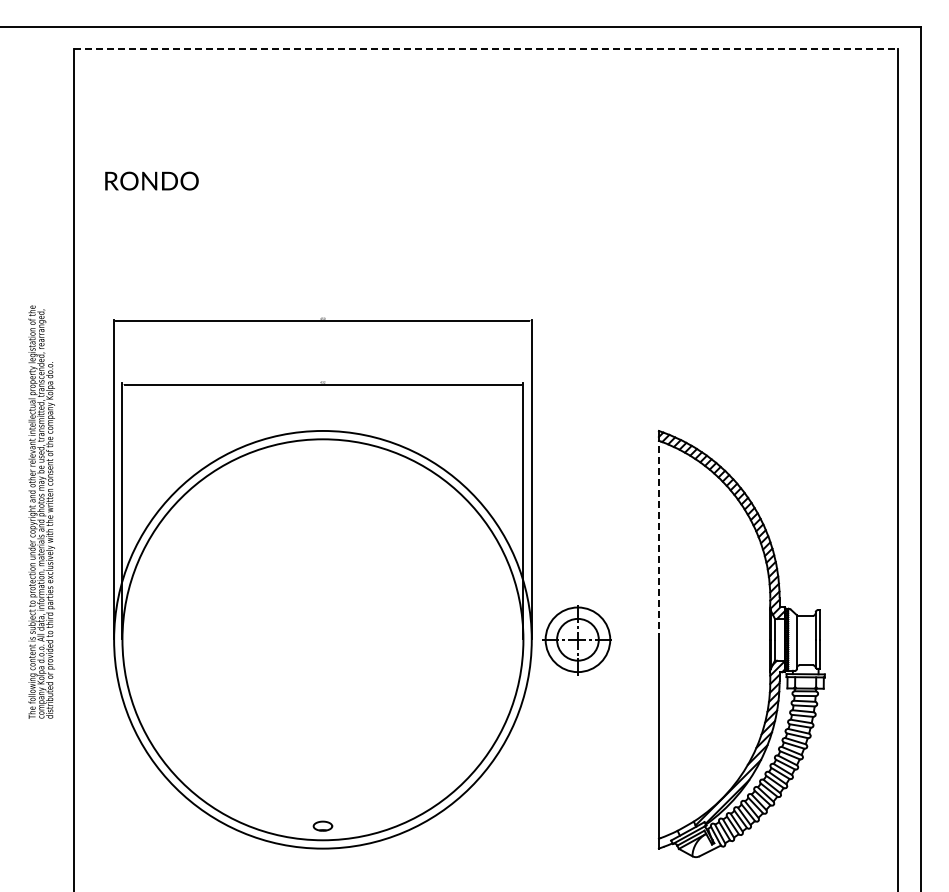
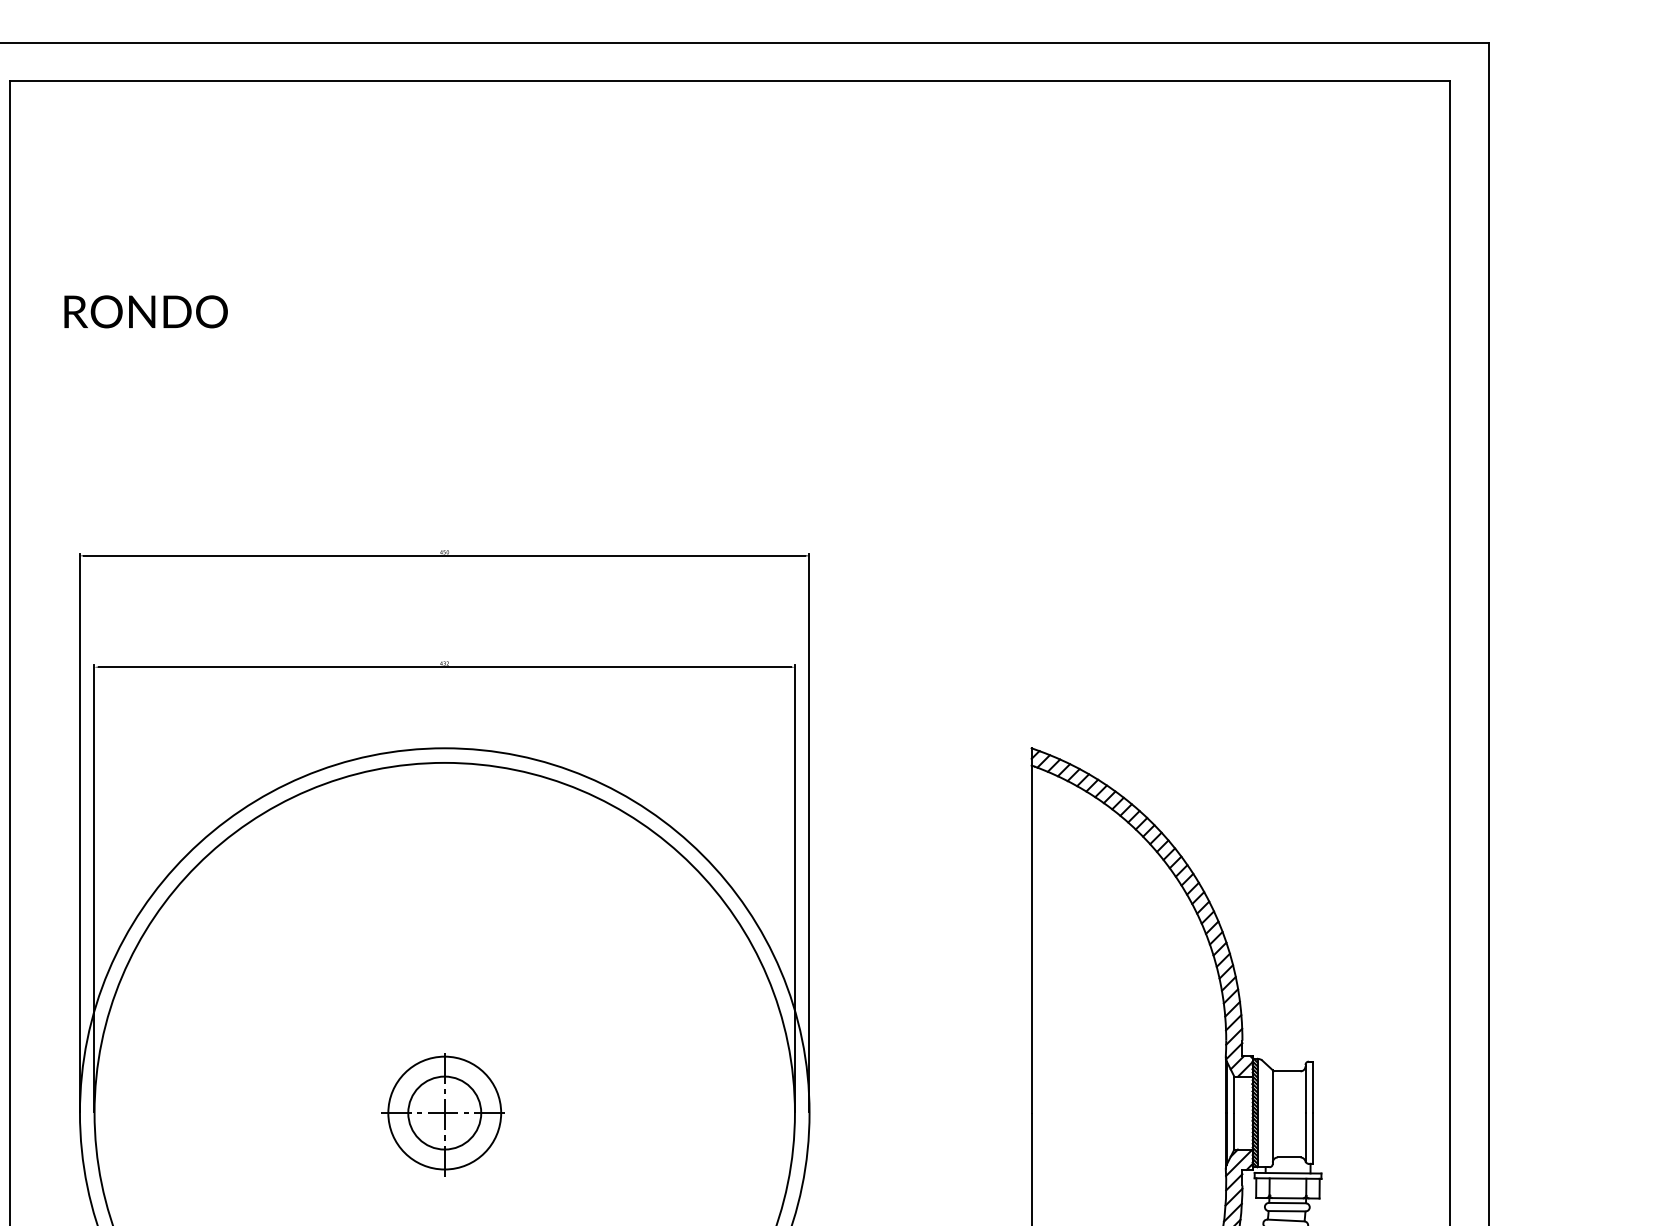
line: (486, 49) -> (730, 81), dashed -> solid
line: (658, 539) -> (1030, 937), dashed -> solid
part: (576, 640) -> (442, 1114), moved

